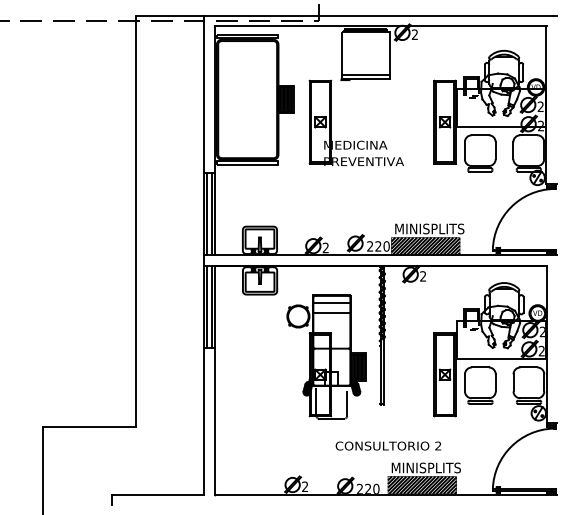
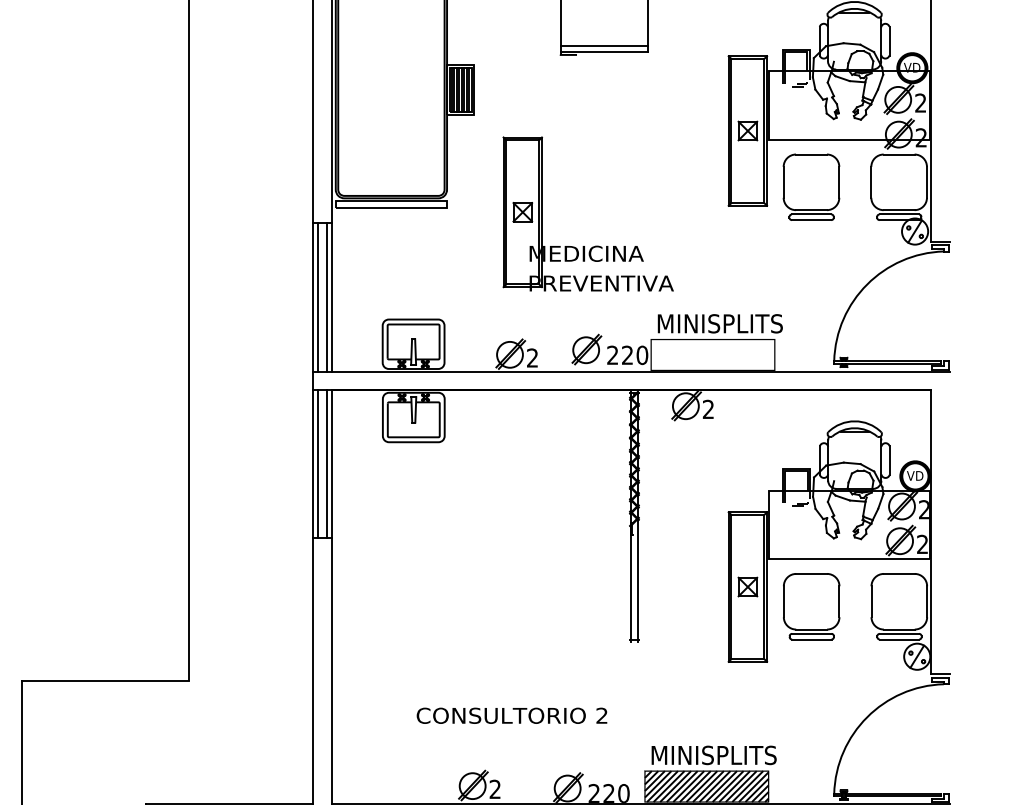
part: (360, 140) -> (595, 245), moved
hatch: (425, 245) -> (712, 353), removed
part: (326, 356) -> (533, 554), removed
text: (387, 445) -> (510, 714), moved

